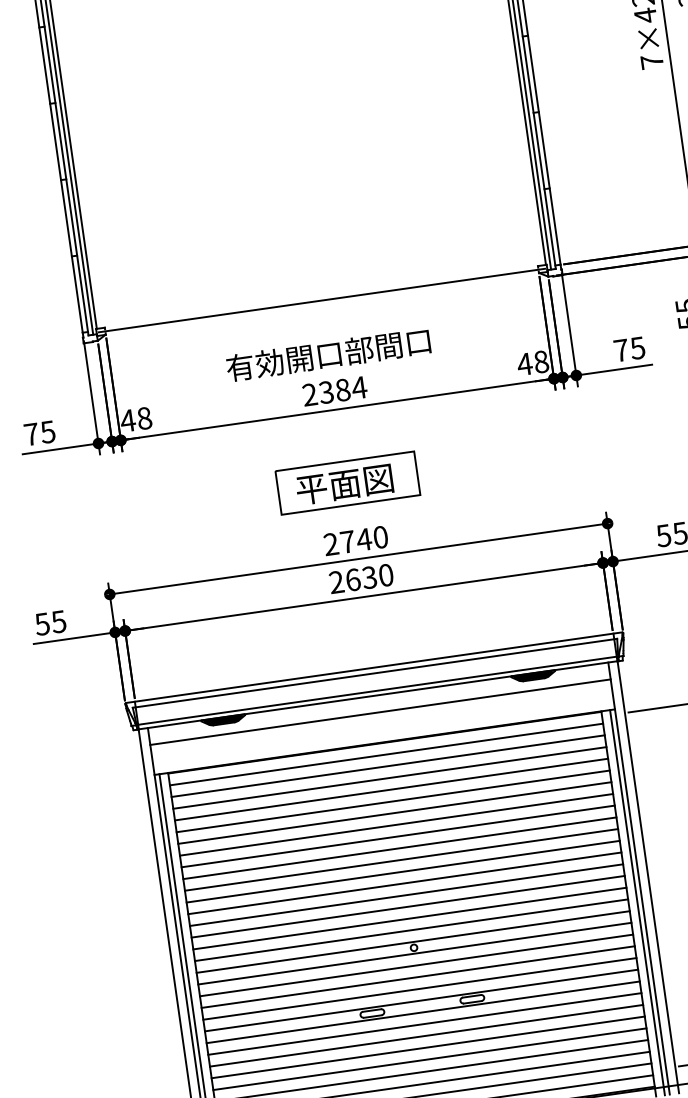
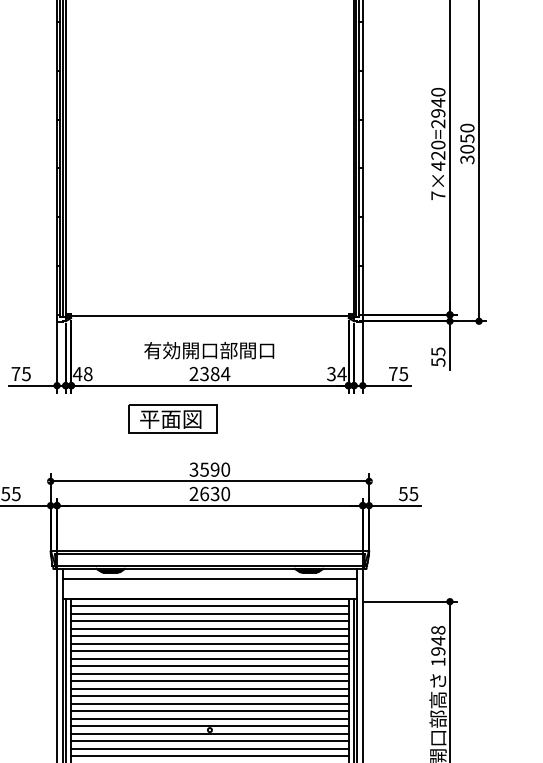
text: (532, 362) -> (336, 373), 48 -> 34
part: (347, 482) -> (172, 418), moved
text: (347, 541) -> (204, 469), 2740 -> 3590

